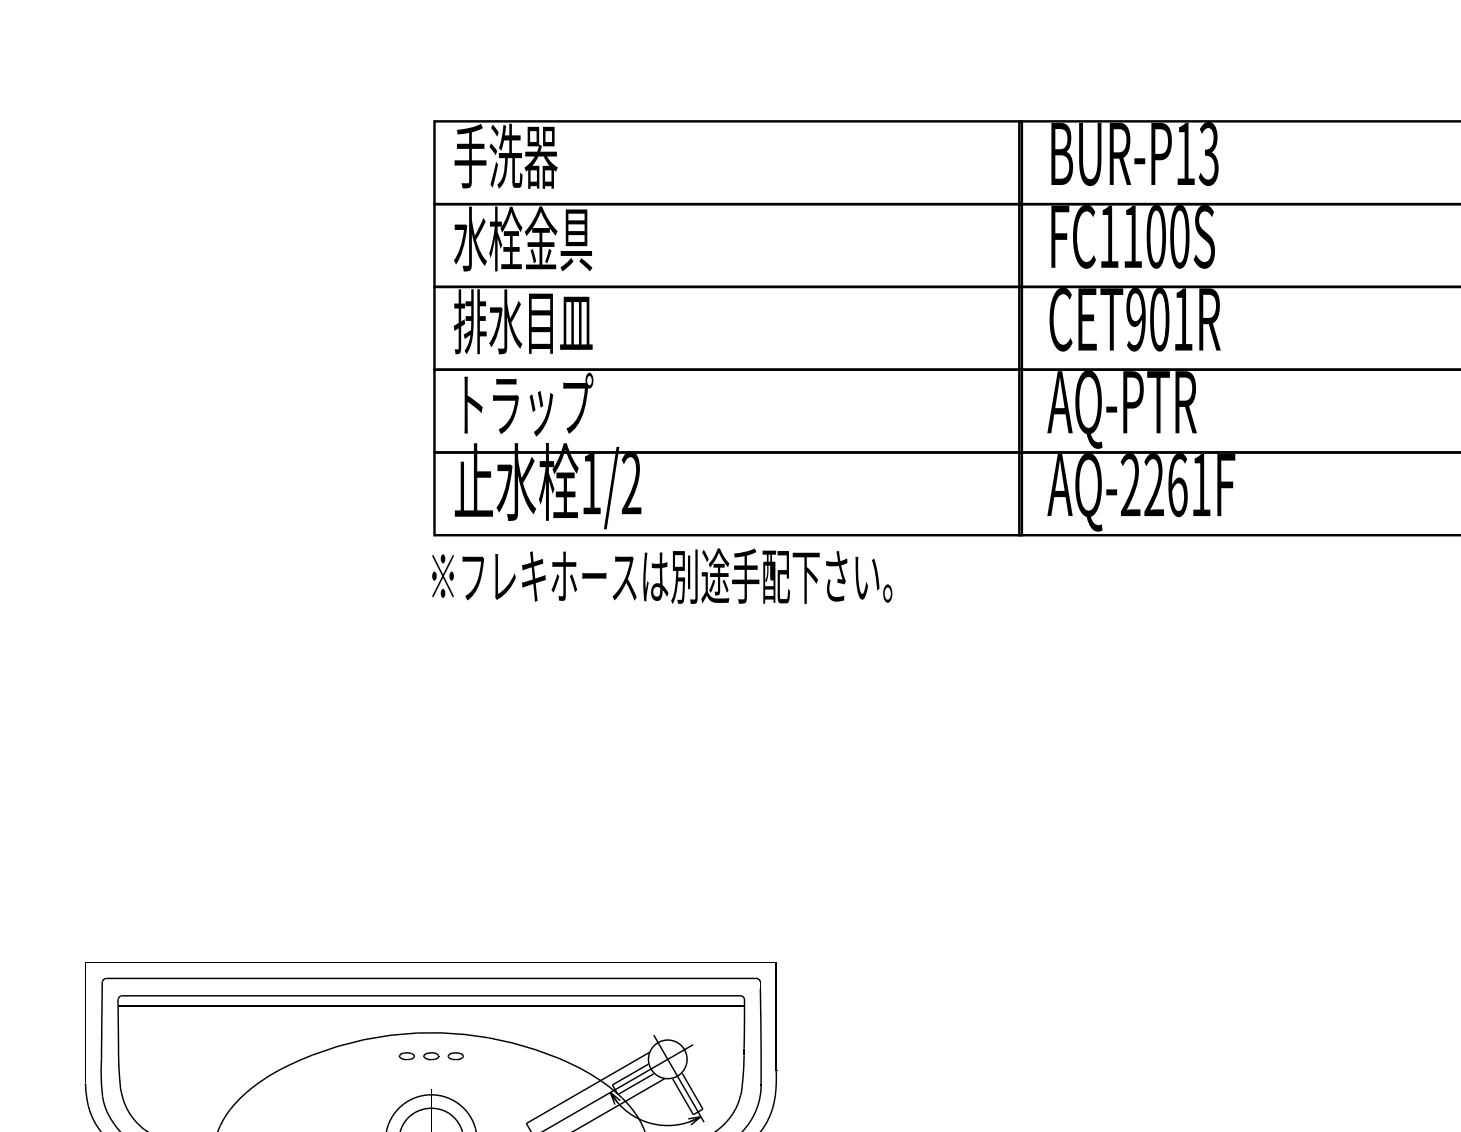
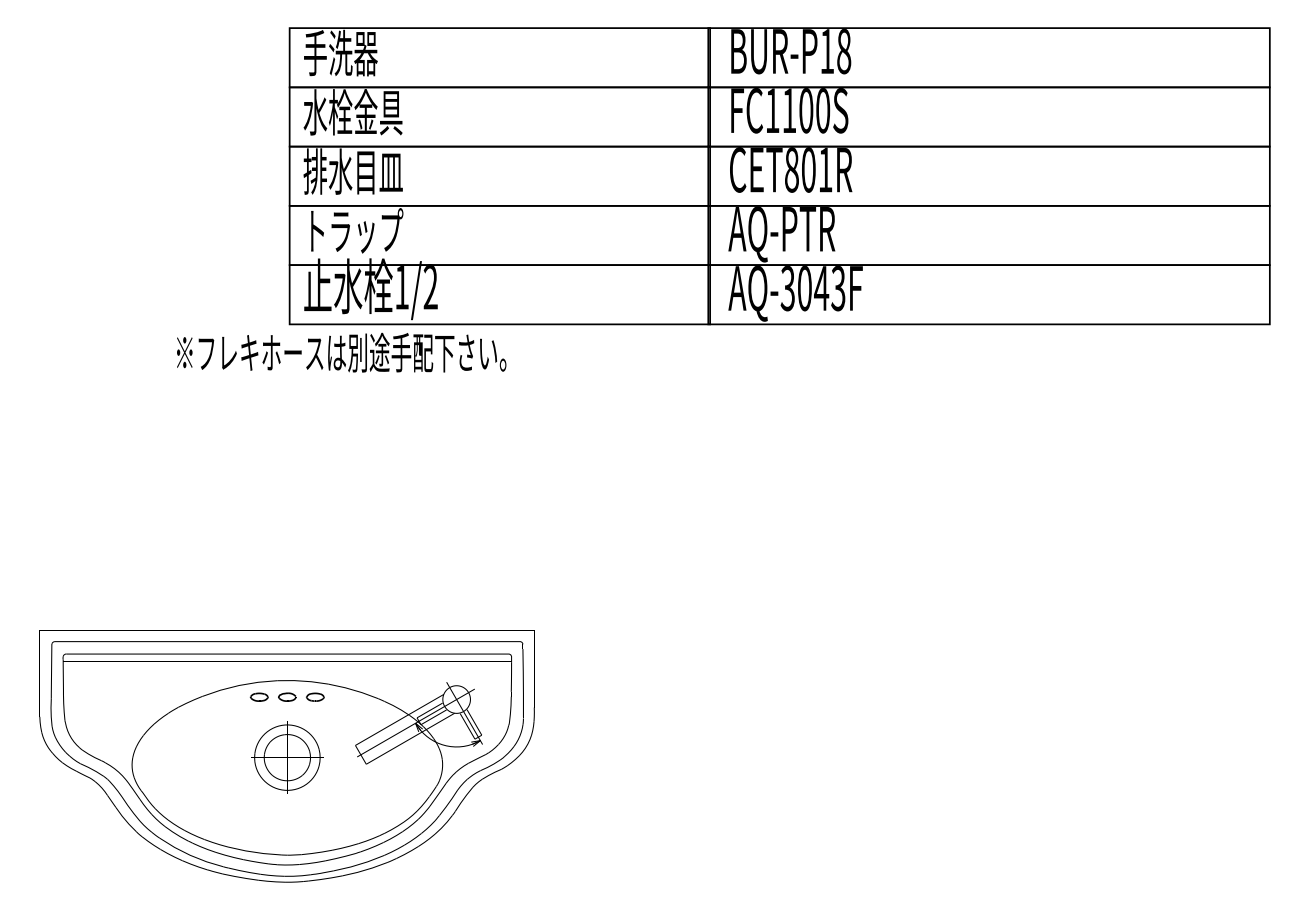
text: (1208, 154) -> (843, 51), BUR-P13 -> BUR-P18
text: (1135, 318) -> (791, 169), CET901R -> CET801R
text: (1164, 485) -> (812, 288), AQ-2261F -> AQ-3043F
text: (661, 575) -> (341, 352), moved
part: (431, 1056) -> (287, 697), size x1.6

